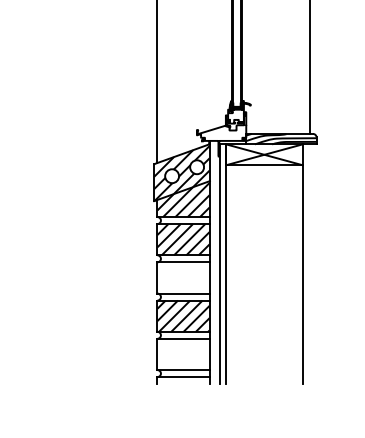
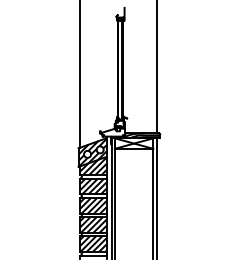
line: (308, 263) -> (156, 198), added
hatch: (183, 277) -> (93, 205), added
hatch: (183, 354) -> (93, 244), added

